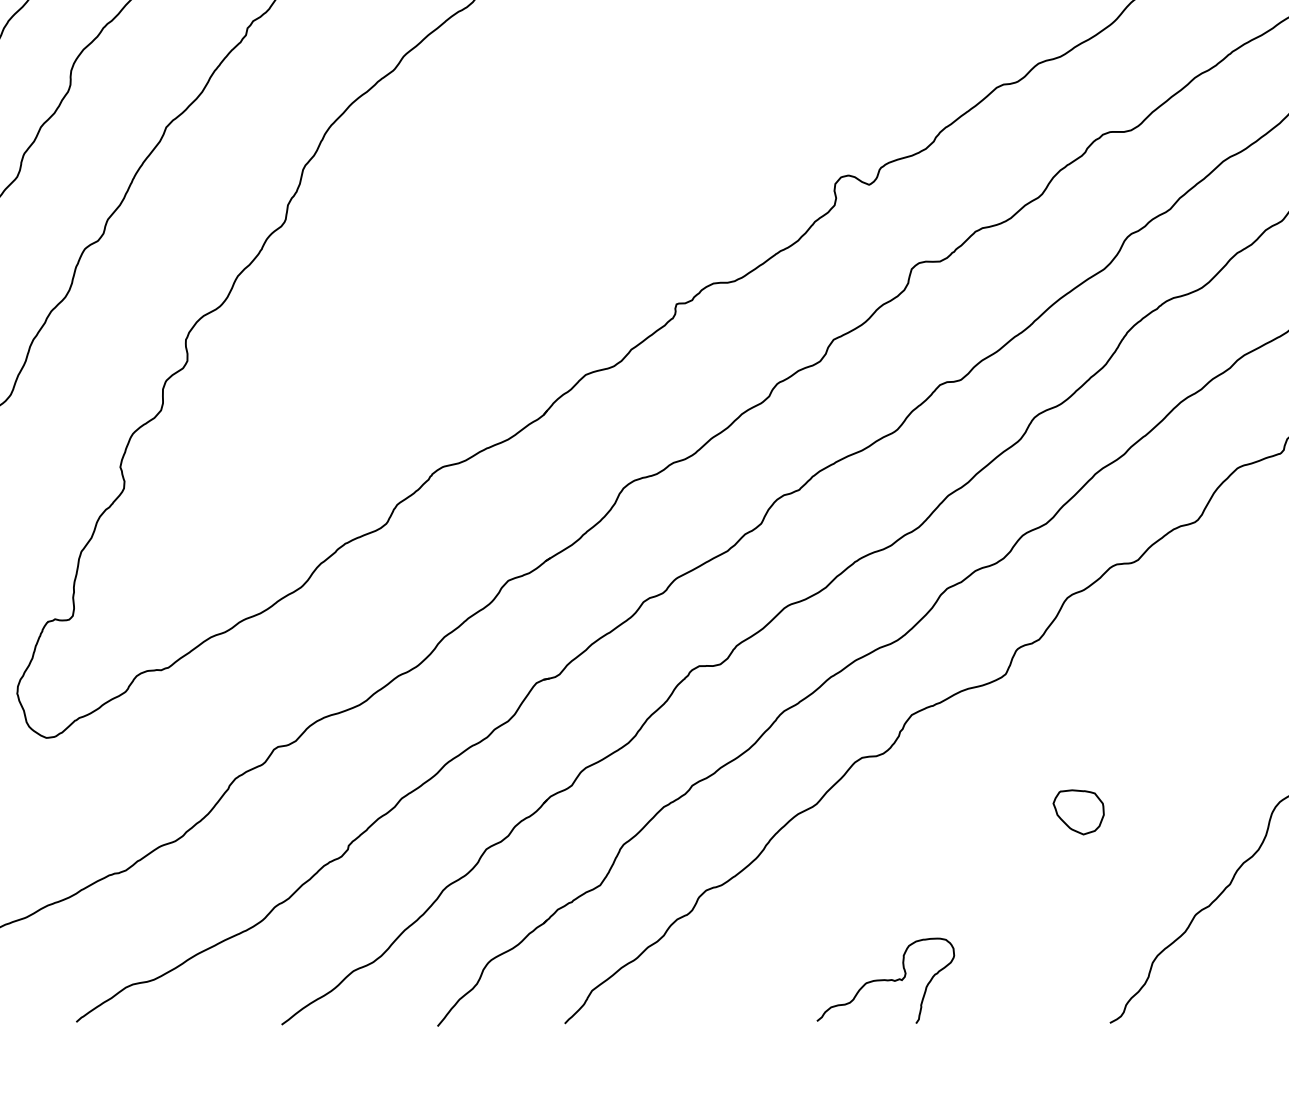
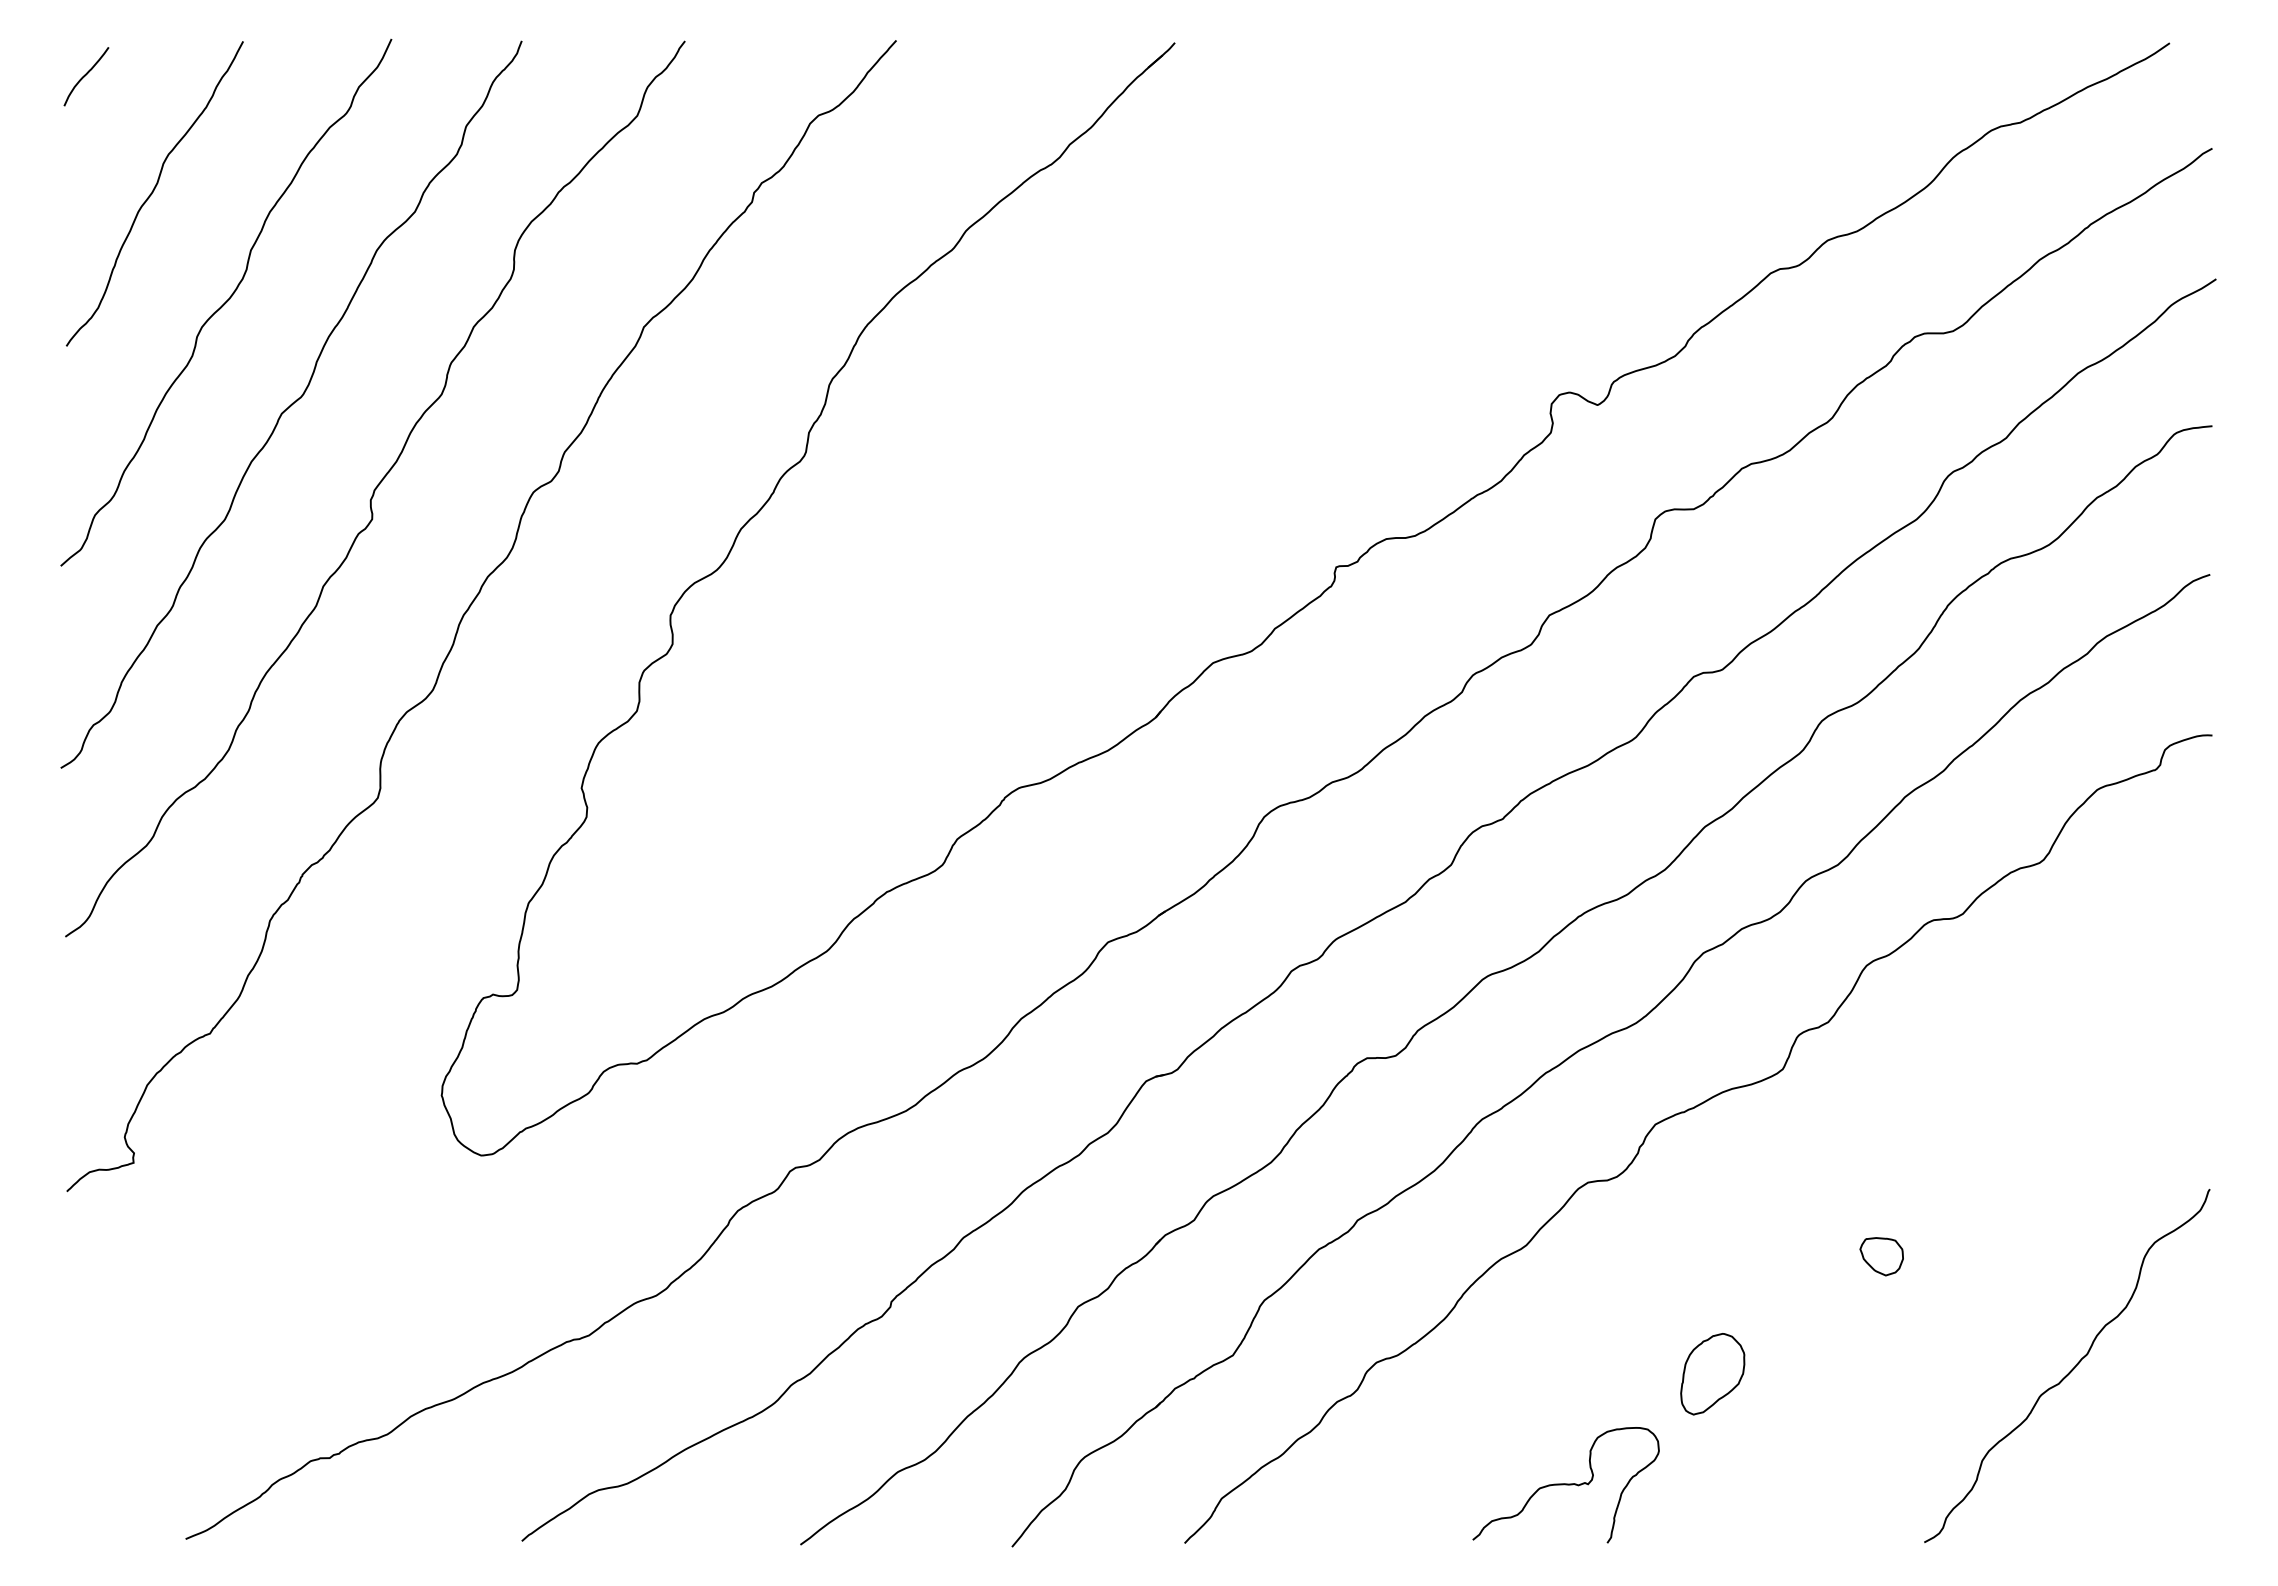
part: (1078, 812) -> (1881, 1256), size x0.62
part: (953, 899) -> (1712, 1374), added
curve: (885, 981) -> (1565, 1485), moved

